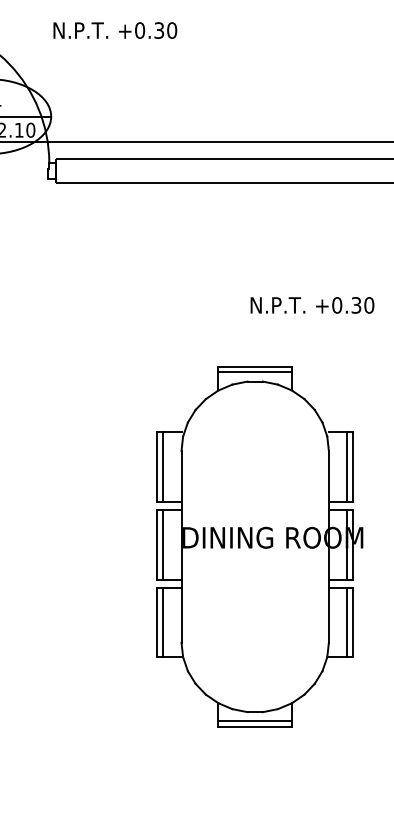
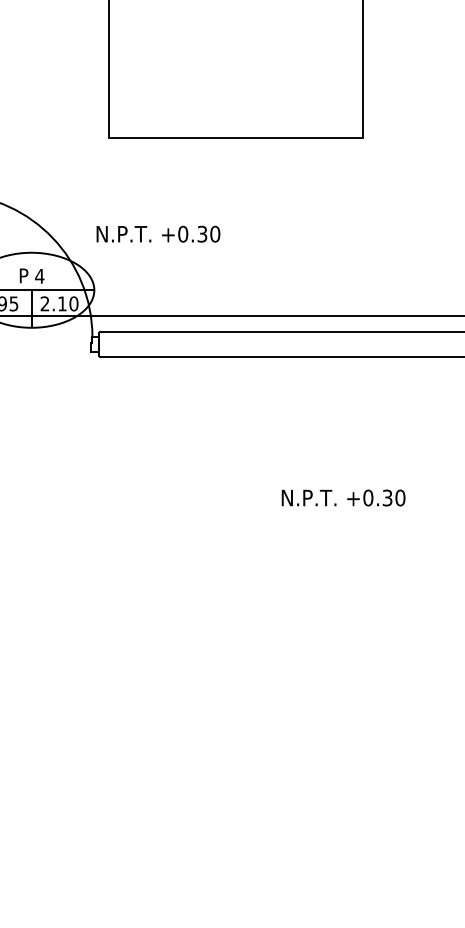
text: (115, 29) -> (158, 233), moved
text: (312, 304) -> (343, 497), moved
part: (259, 545) -> (302, 719), removed

